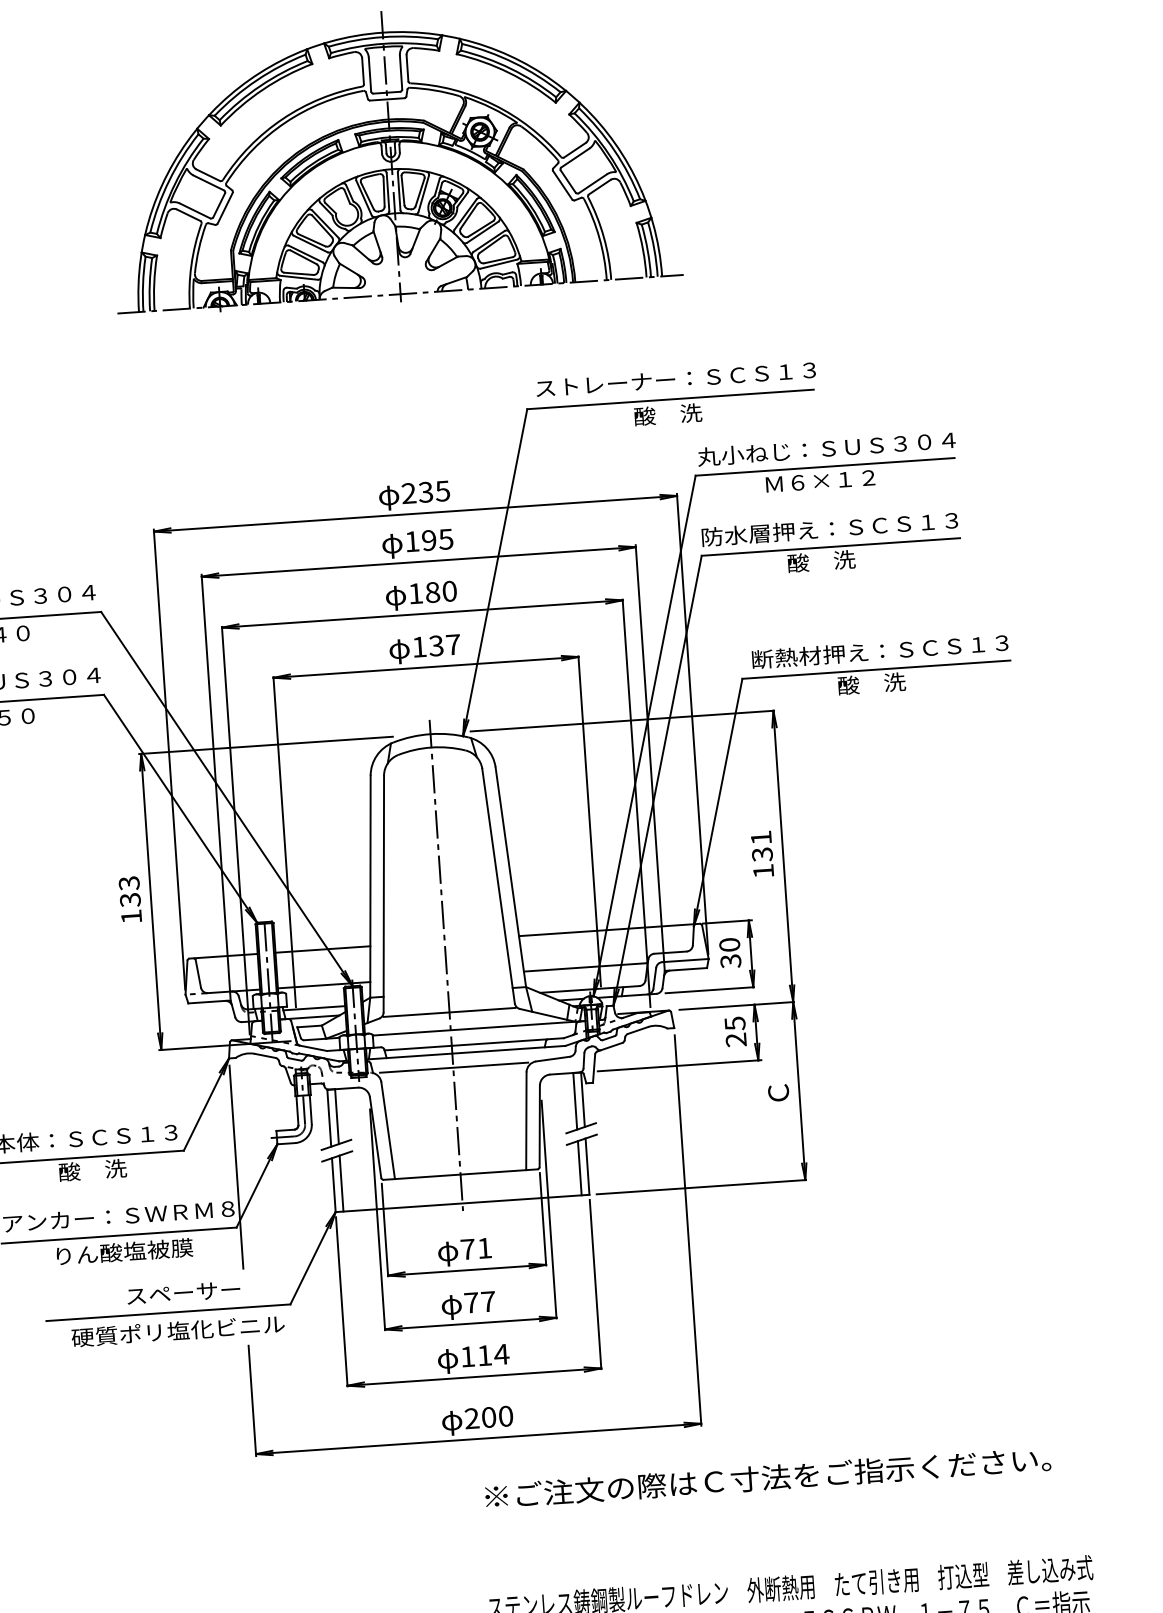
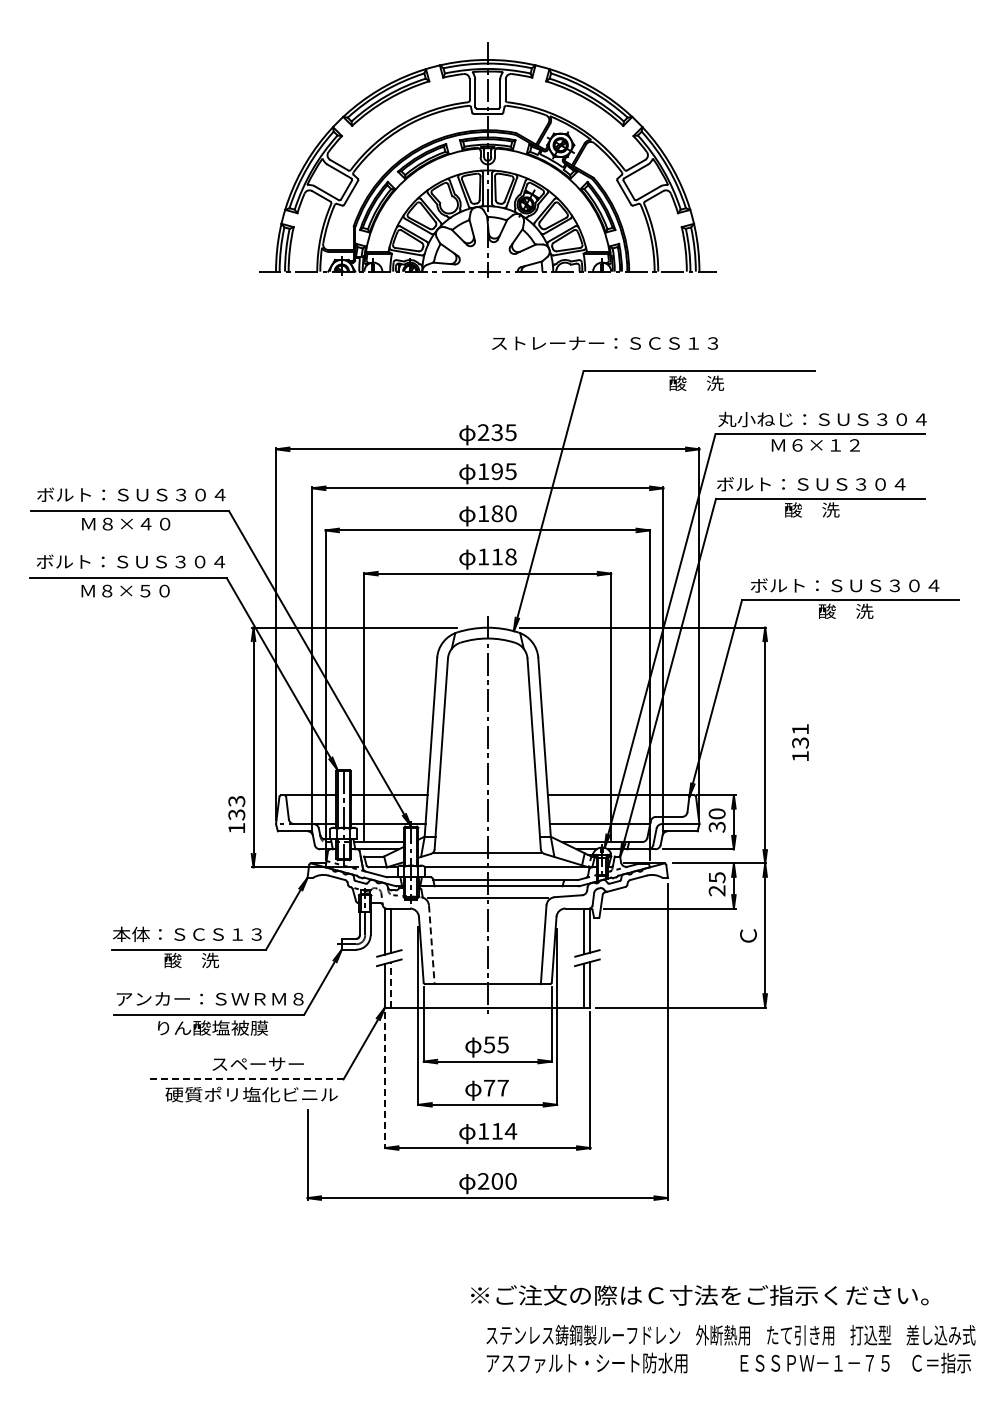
text: (675, 379) -> (604, 343), moved
text: (829, 527) -> (820, 483), 防水層押え：ＳＣＳ１３ -> ボルト：ＳＵＳ３０４
text: (444, 644) -> (503, 556), 137 -> 118
text: (880, 651) -> (854, 585), 断熱材押え：ＳＣＳ１３ -> ボルト：ＳＵＳ３０４
text: (762, 854) -> (800, 742), moved
text: (129, 899) -> (236, 814), moved
line: (387, 1131) -> (431, 945), solid -> dashed
line: (236, 1166) -> (307, 965), removed
line: (341, 1183) -> (391, 984), solid -> dashed
text: (475, 1248) -> (495, 1044), 71 -> 55
line: (342, 1302) -> (385, 1080), solid -> dashed
line: (168, 1312) -> (244, 1079), solid -> dashed
text: (767, 1478) -> (699, 1295), moved

